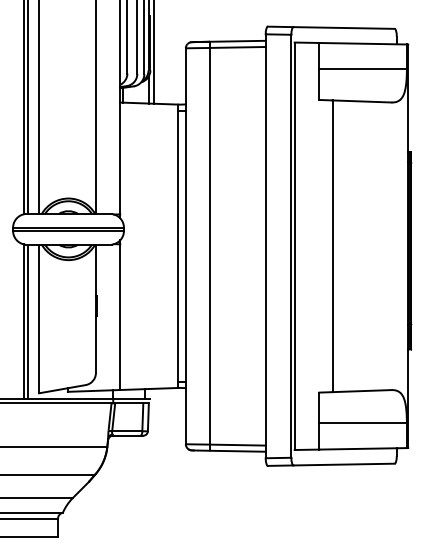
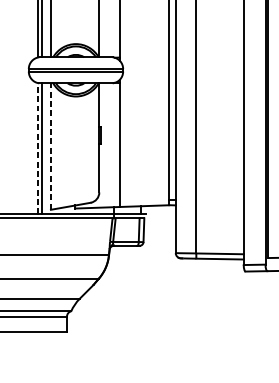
line: (39, 318) -> (51, 146), solid -> dashed
line: (23, 321) -> (37, 148), solid -> dashed

